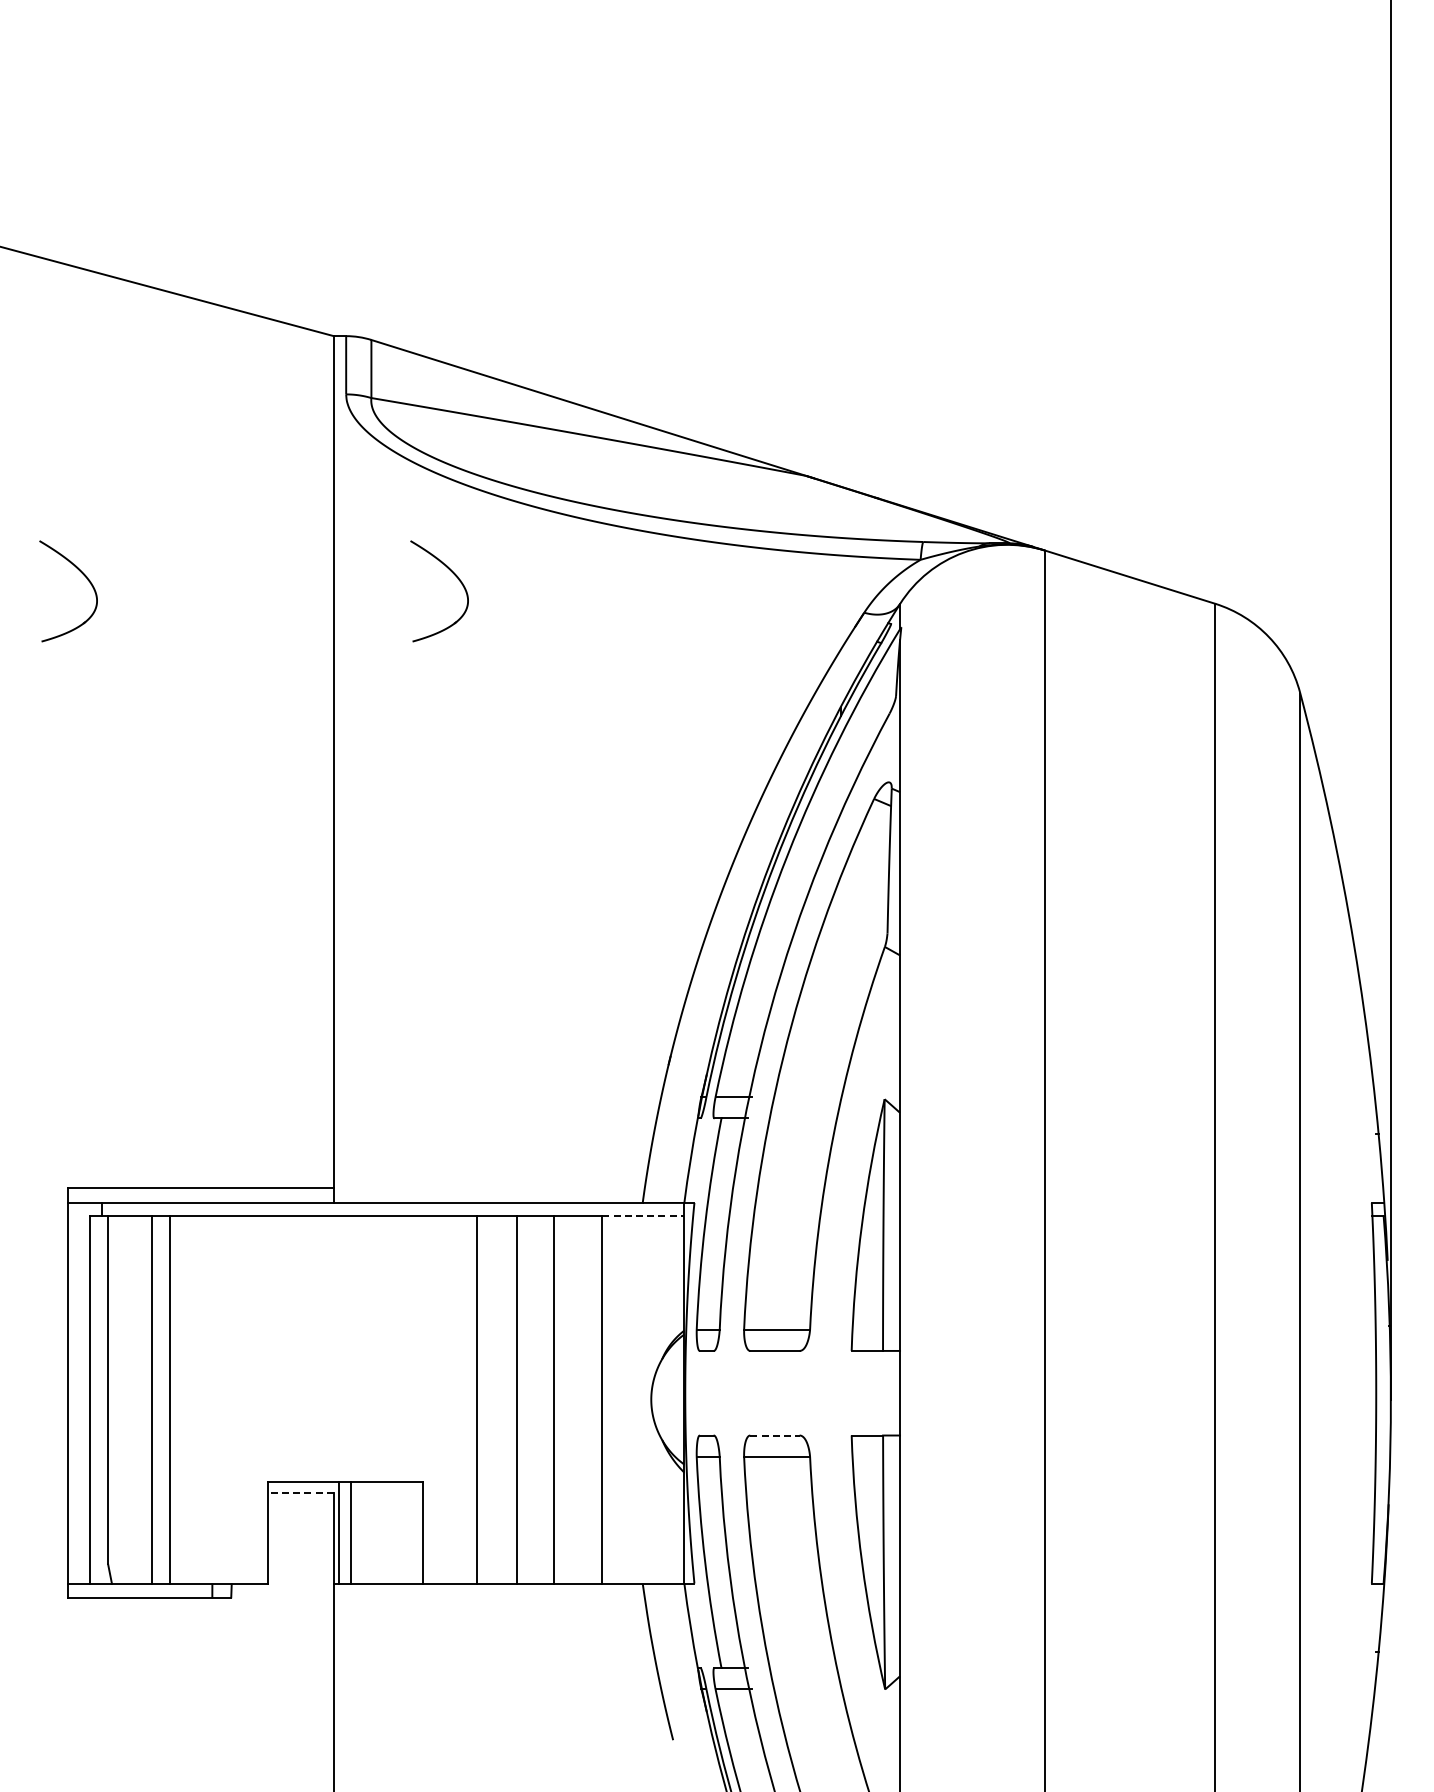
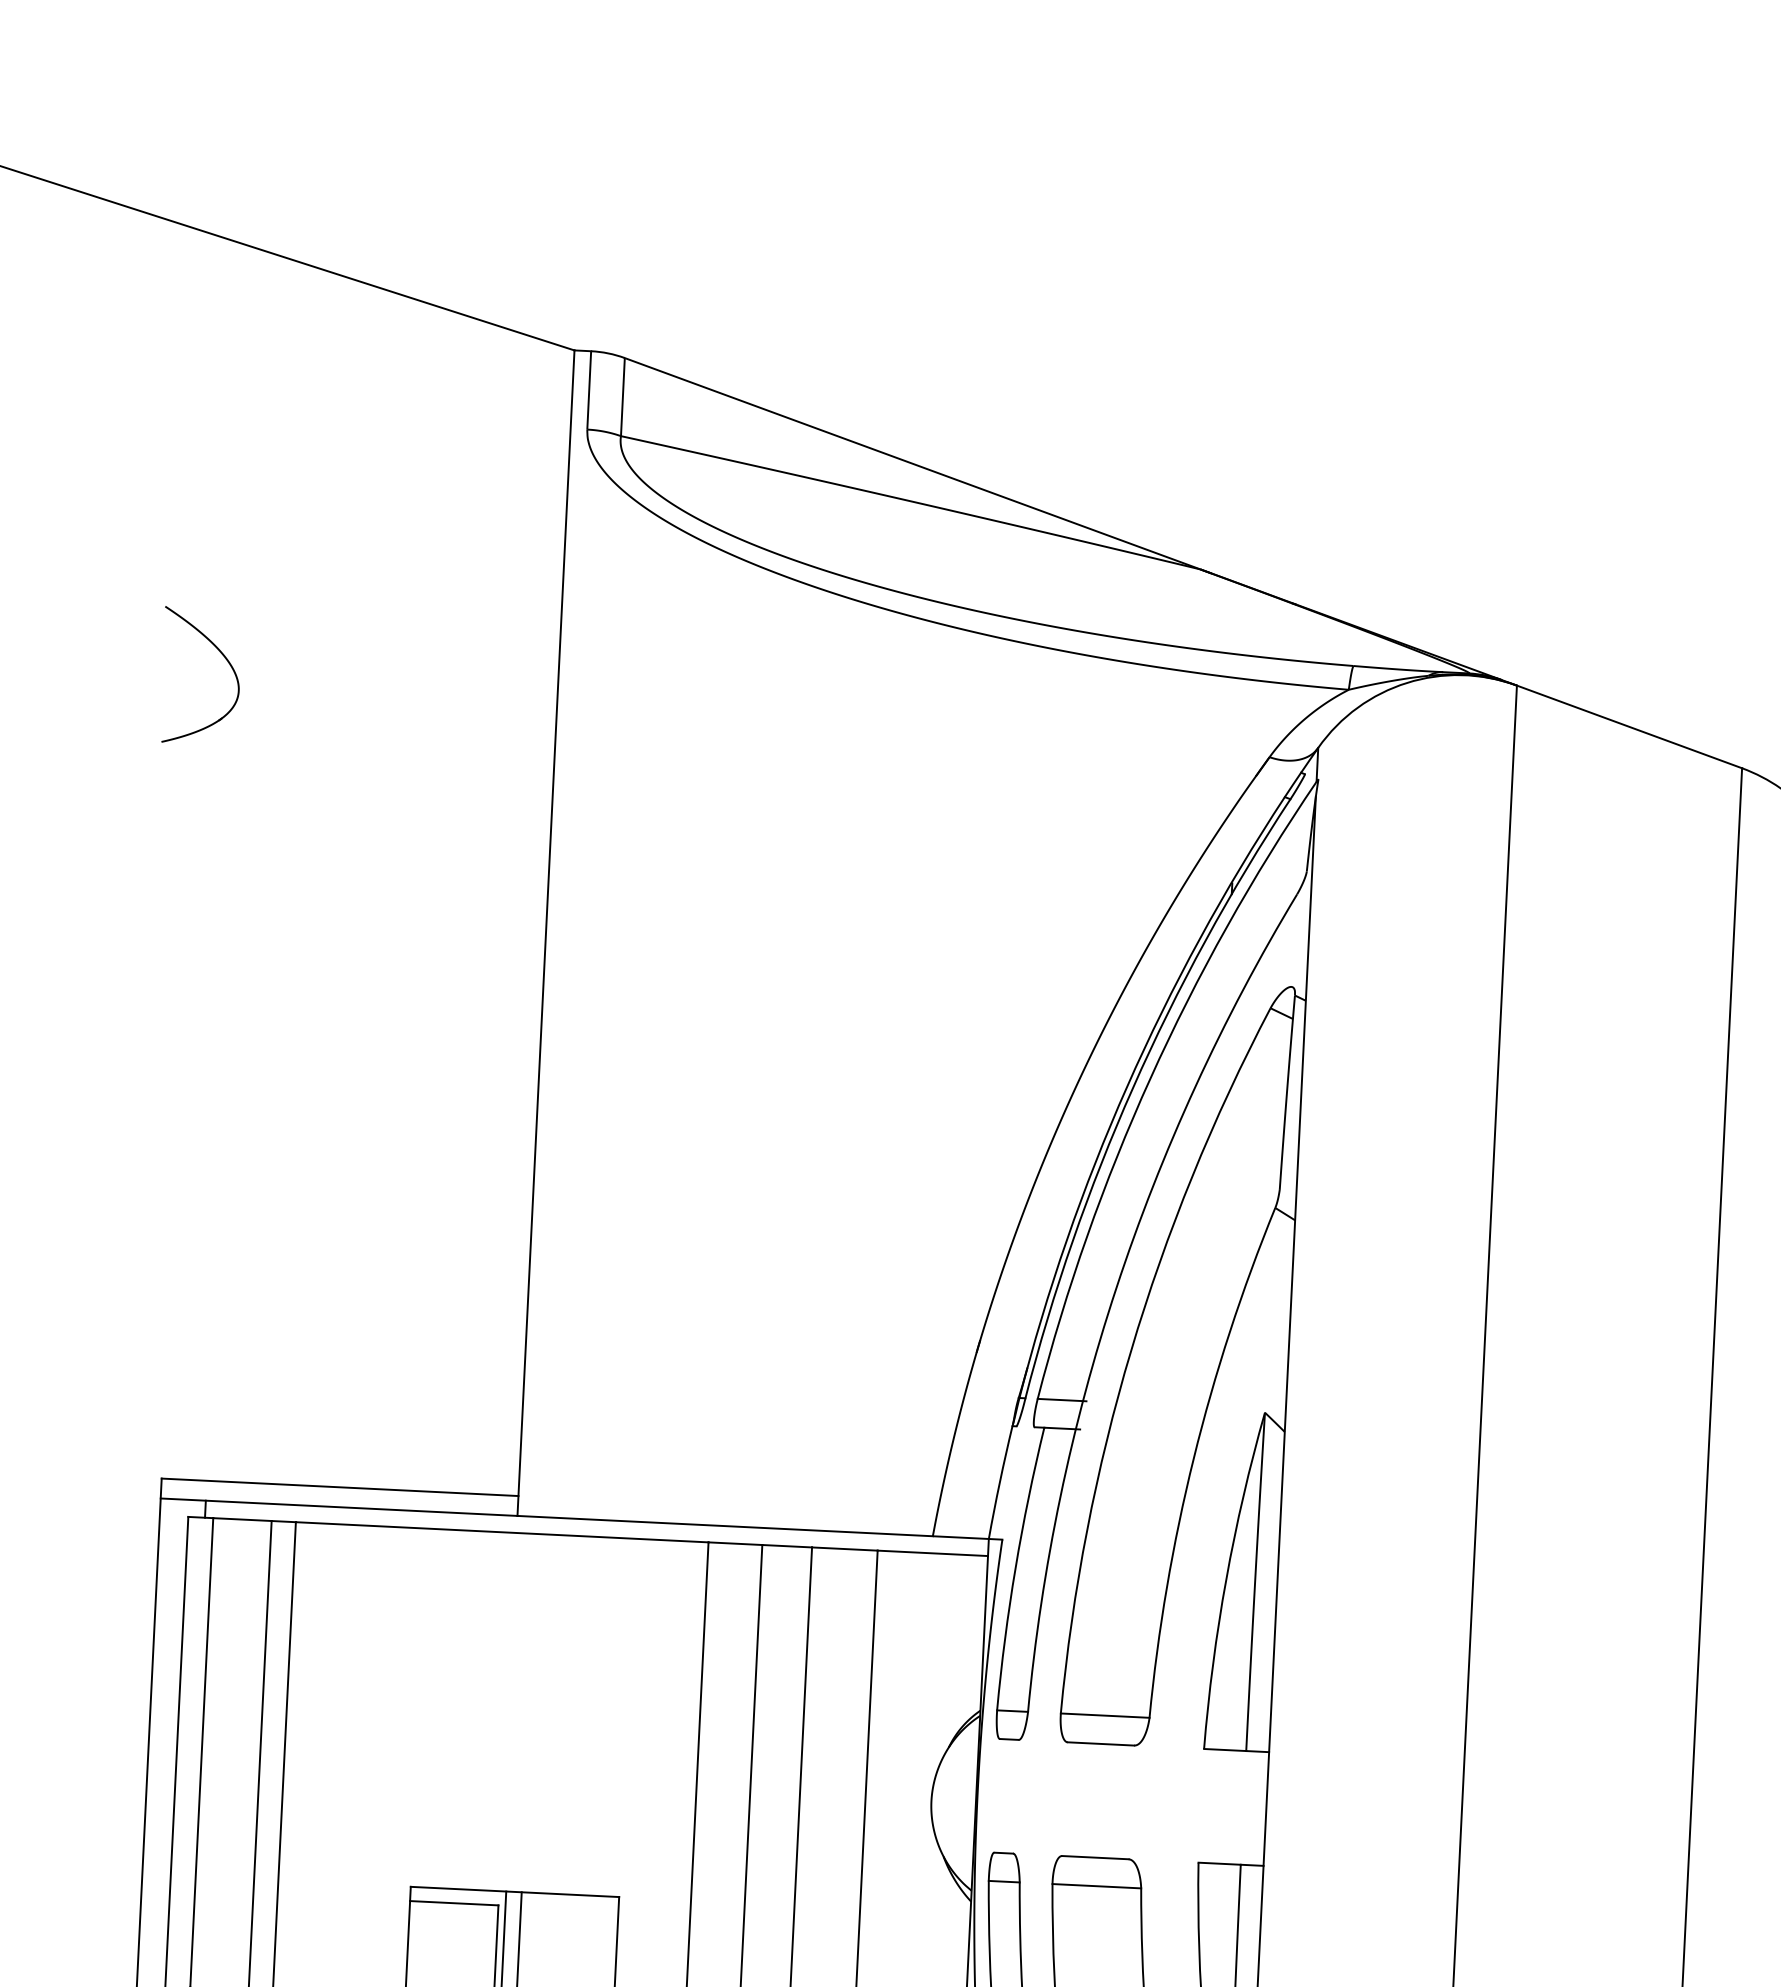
part: (454, 575) -> (721, 680), removed
line: (643, 1215) -> (933, 1553), dashed -> solid
line: (774, 1435) -> (1094, 1857), dashed -> solid
line: (300, 1492) -> (453, 1903), dashed -> solid

